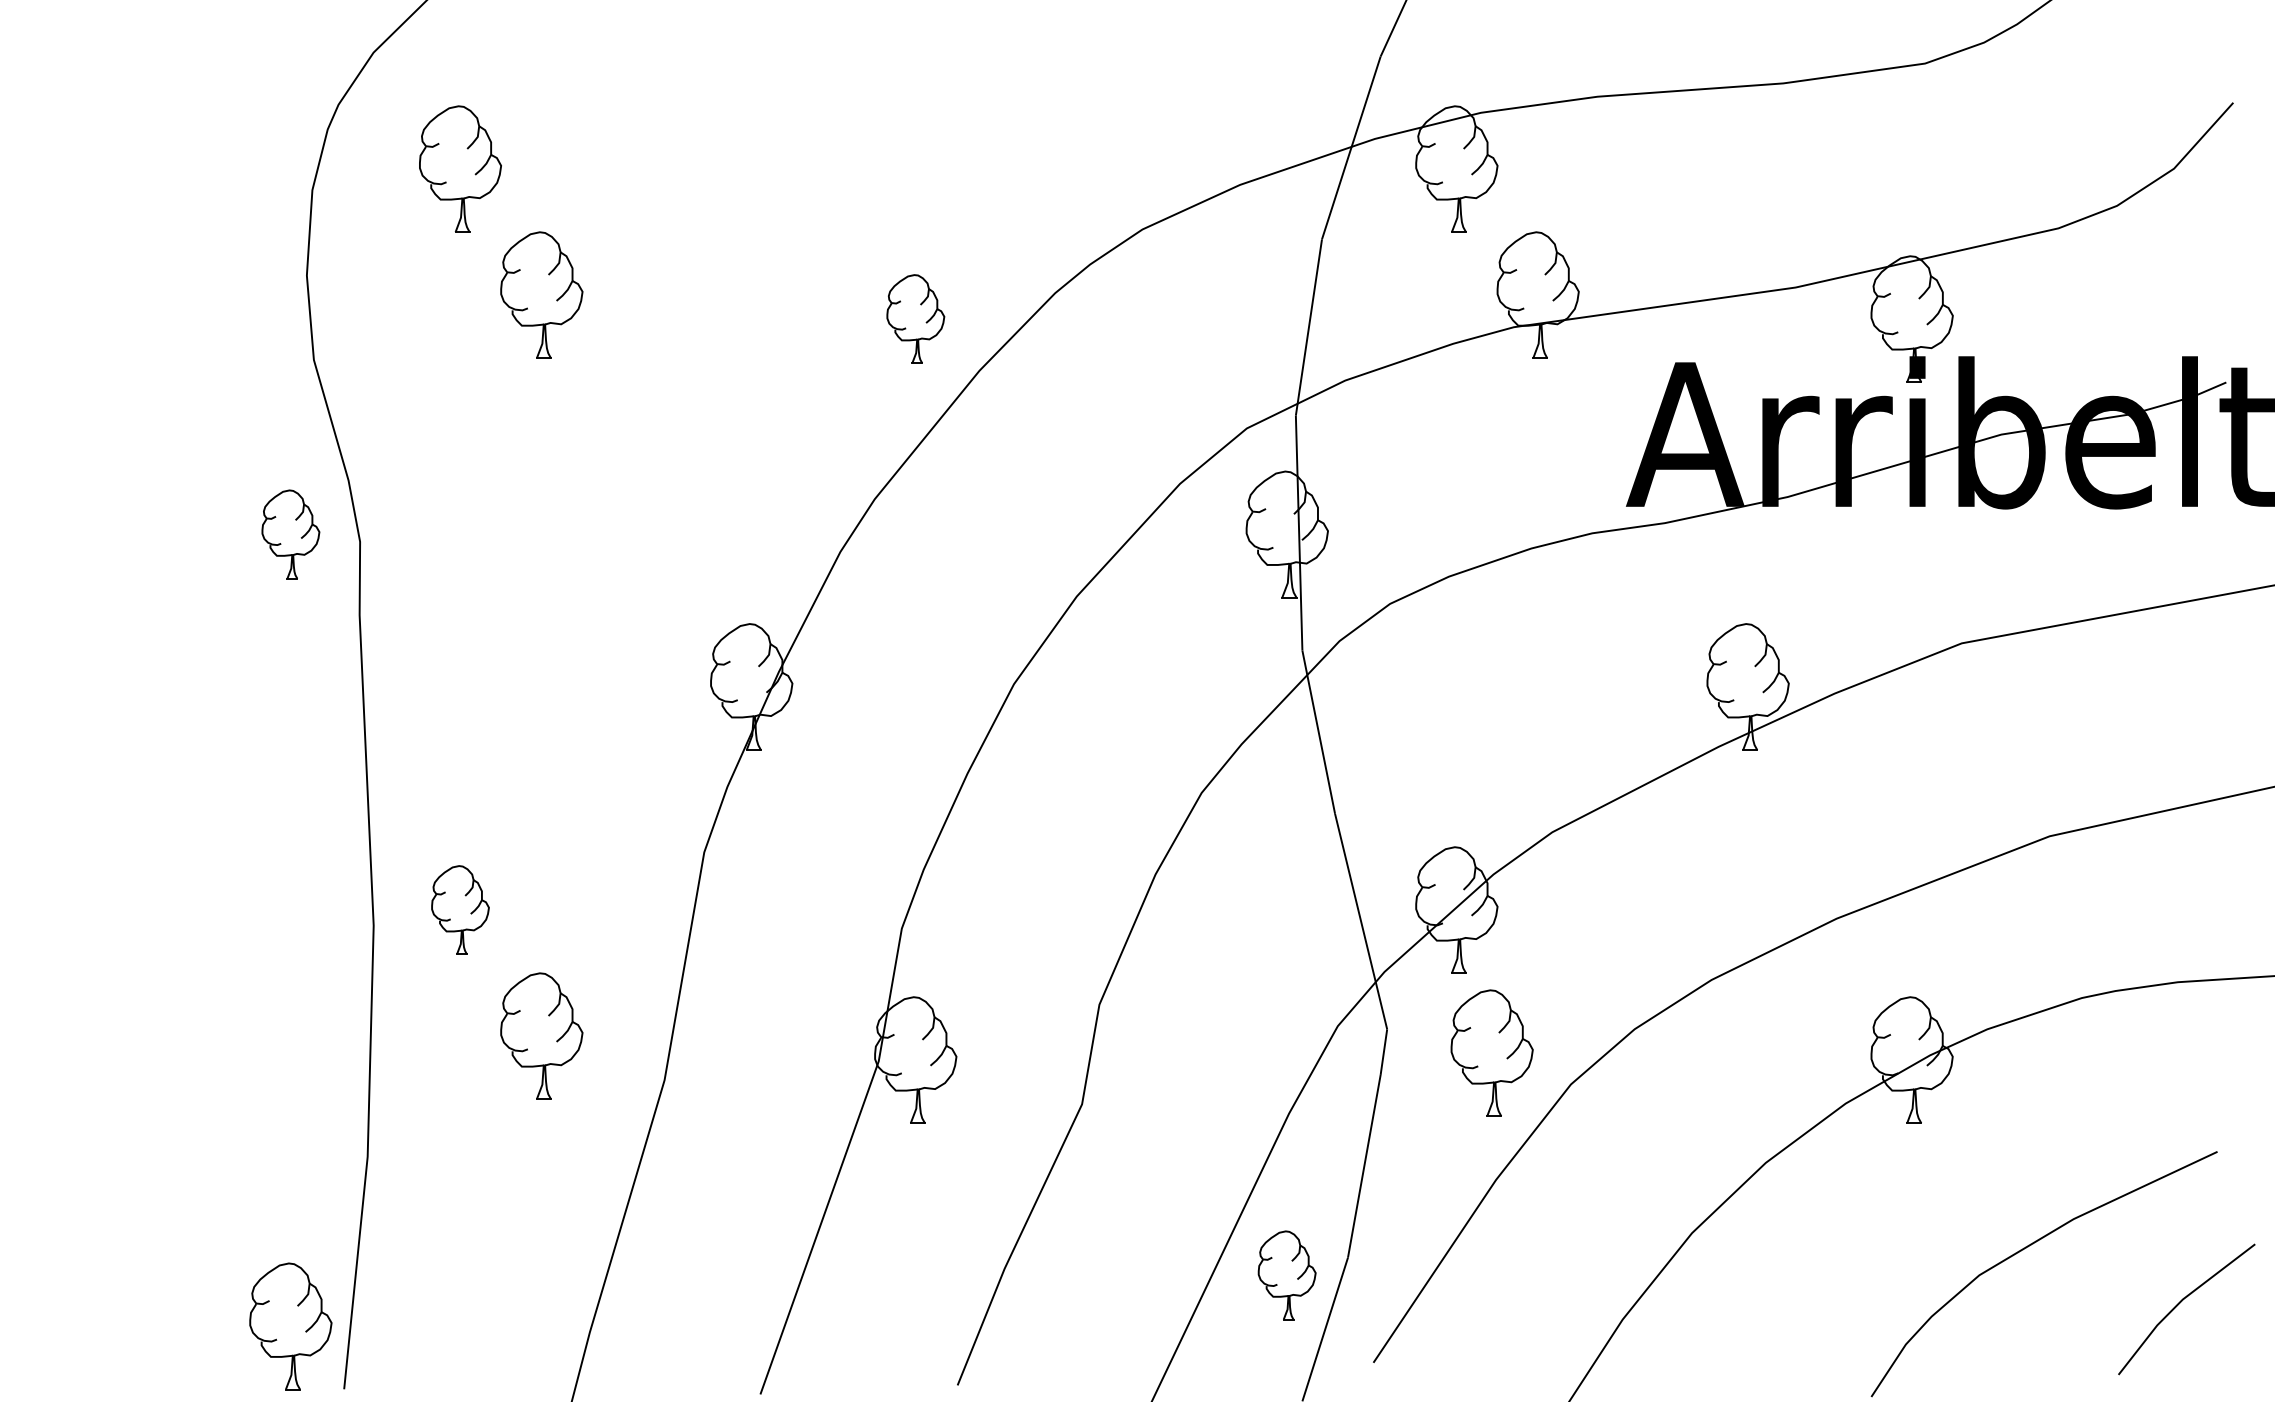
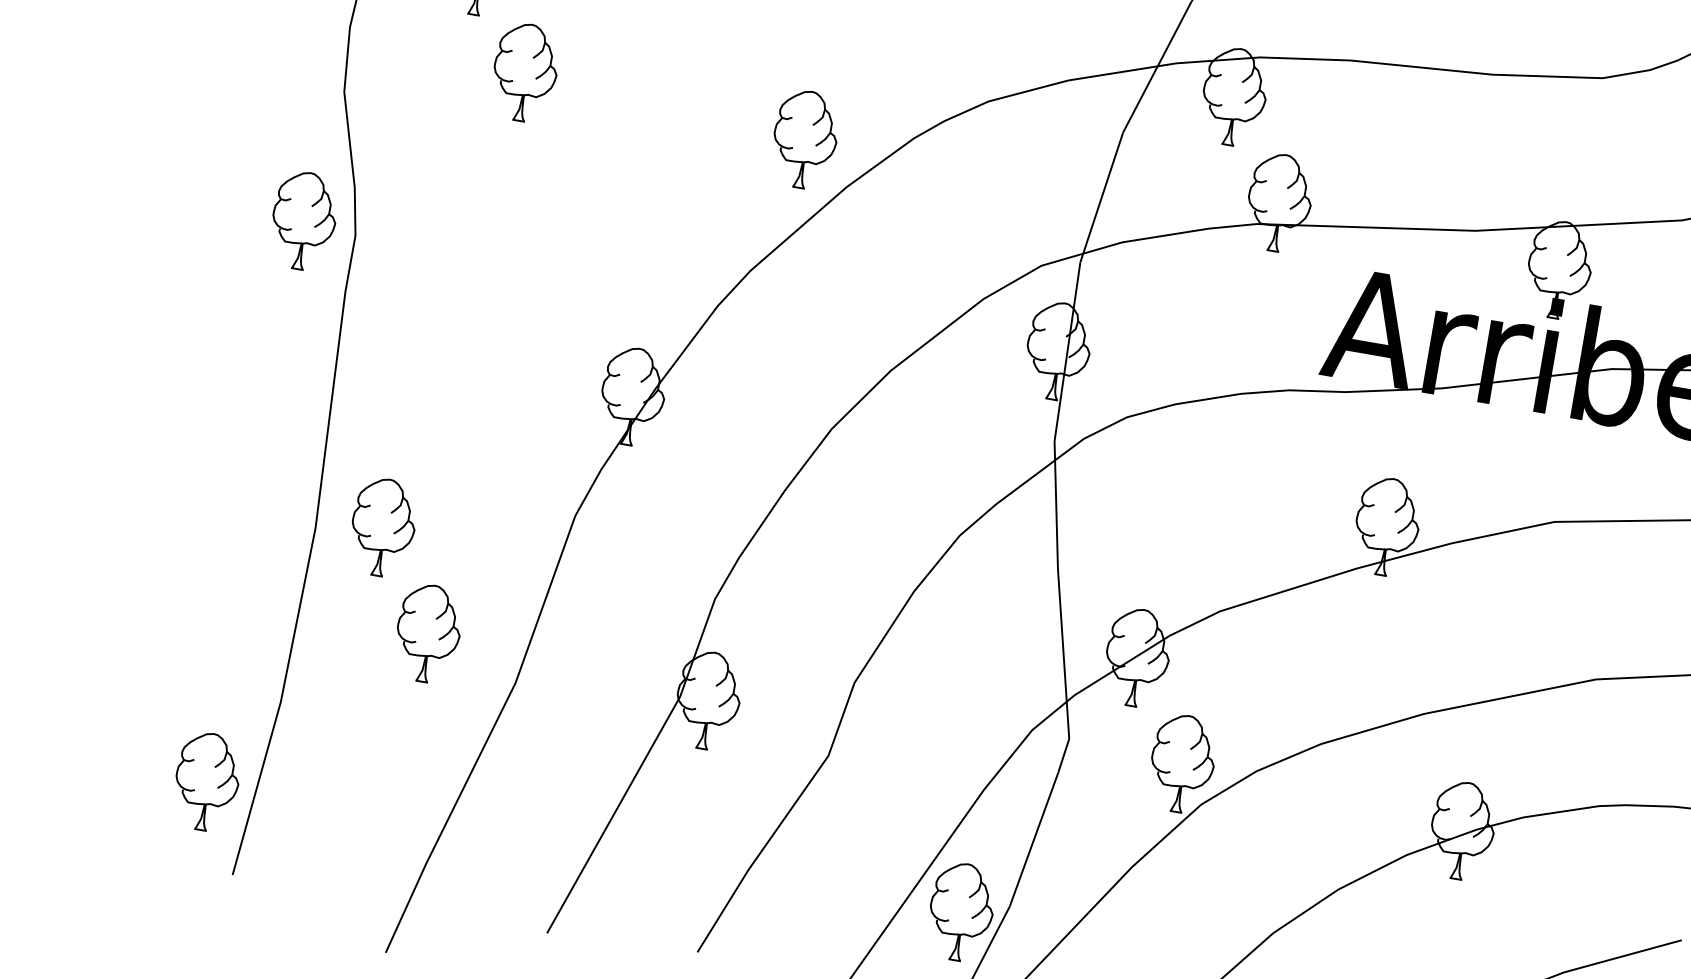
part: (915, 318) -> (805, 139), size x1.43
part: (290, 534) -> (303, 220), size x1.43
part: (460, 909) -> (383, 527), size x1.43
part: (1491, 1052) -> (1182, 763), moved
part: (1286, 1275) -> (960, 912), size x1.43
part: (290, 1326) -> (206, 781), moved

